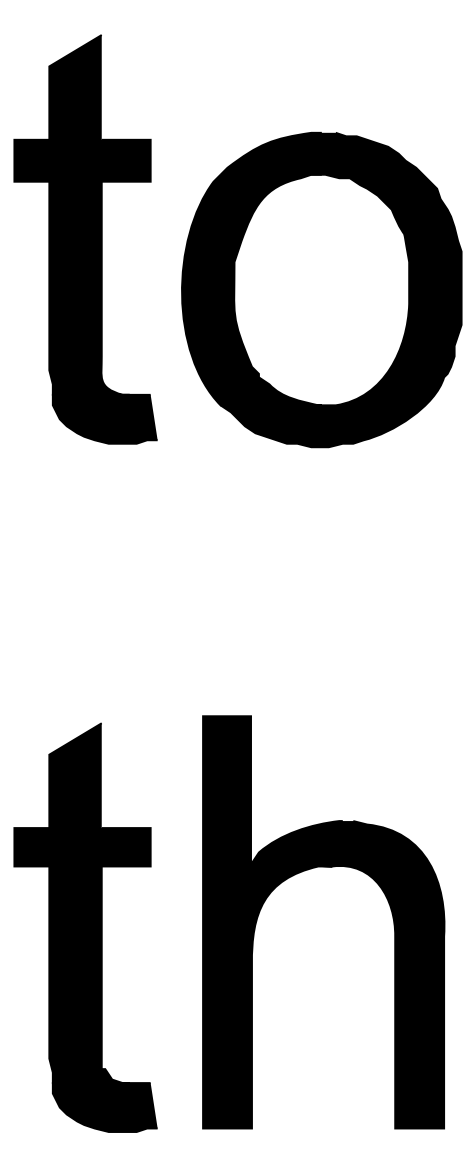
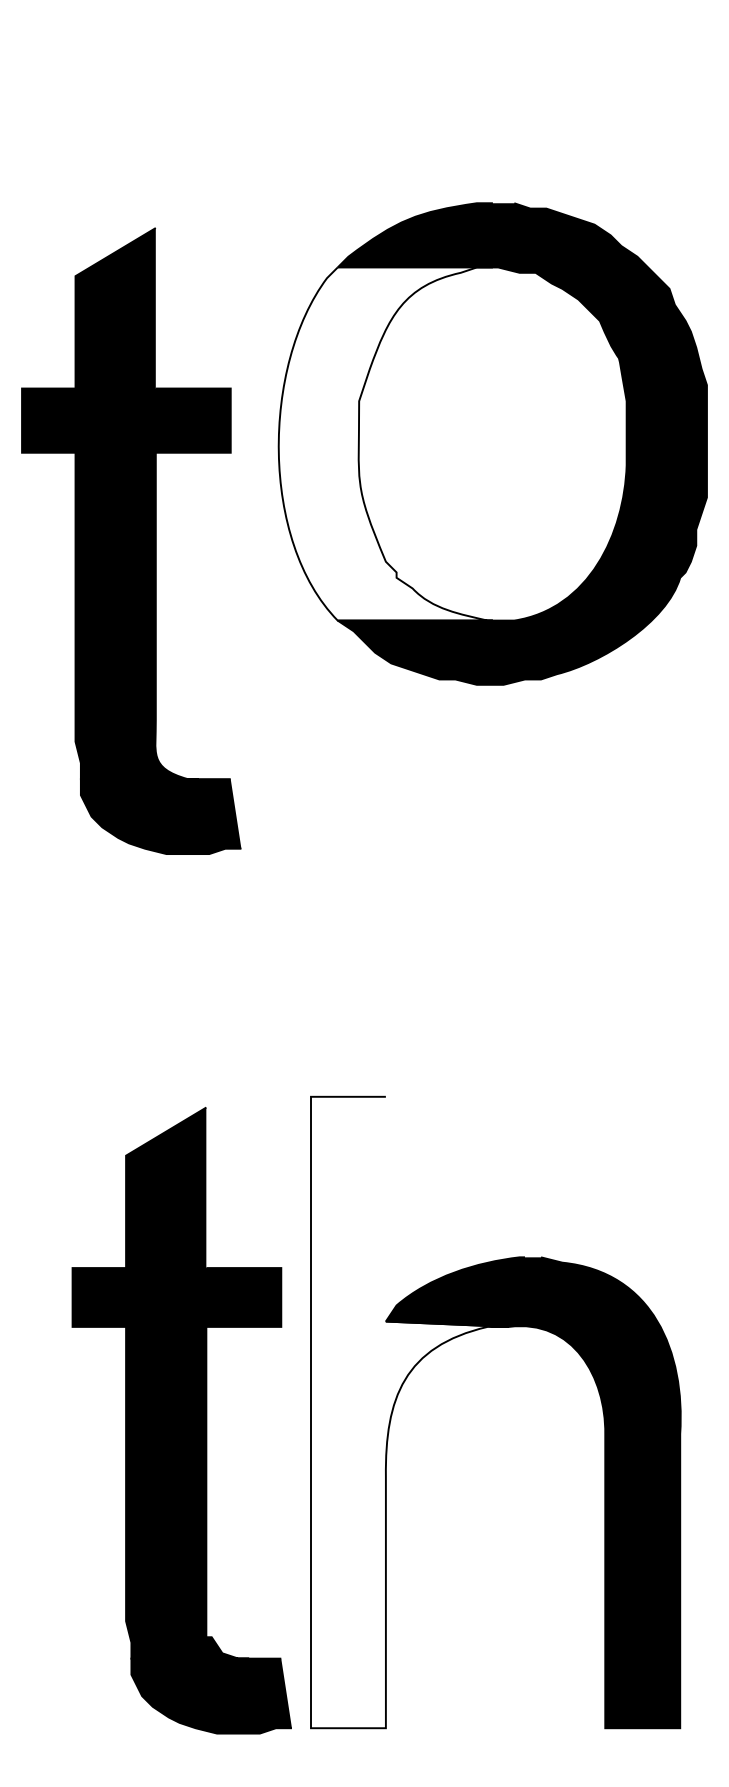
part: (85, 239) -> (130, 541), moved
fill: (251, 289) -> (385, 443), removed
fill: (267, 922) -> (409, 1412), removed
part: (85, 927) -> (181, 1420), moved

